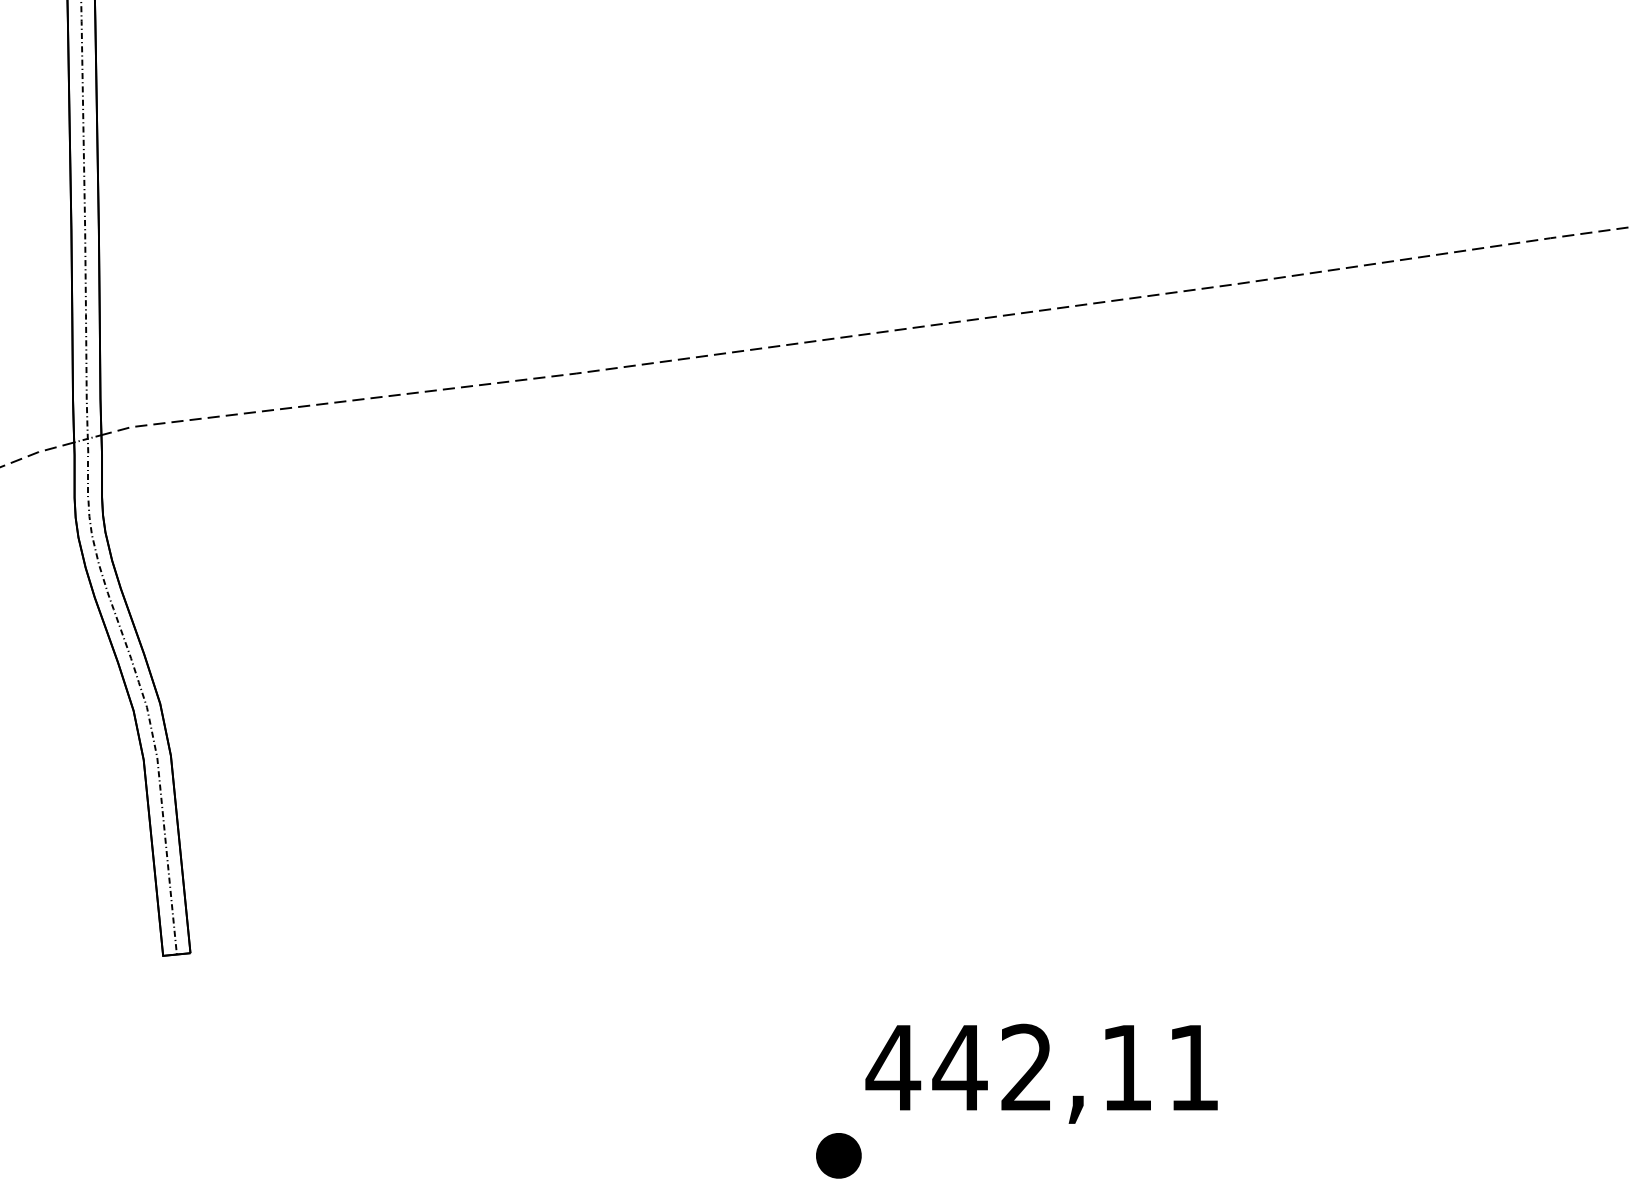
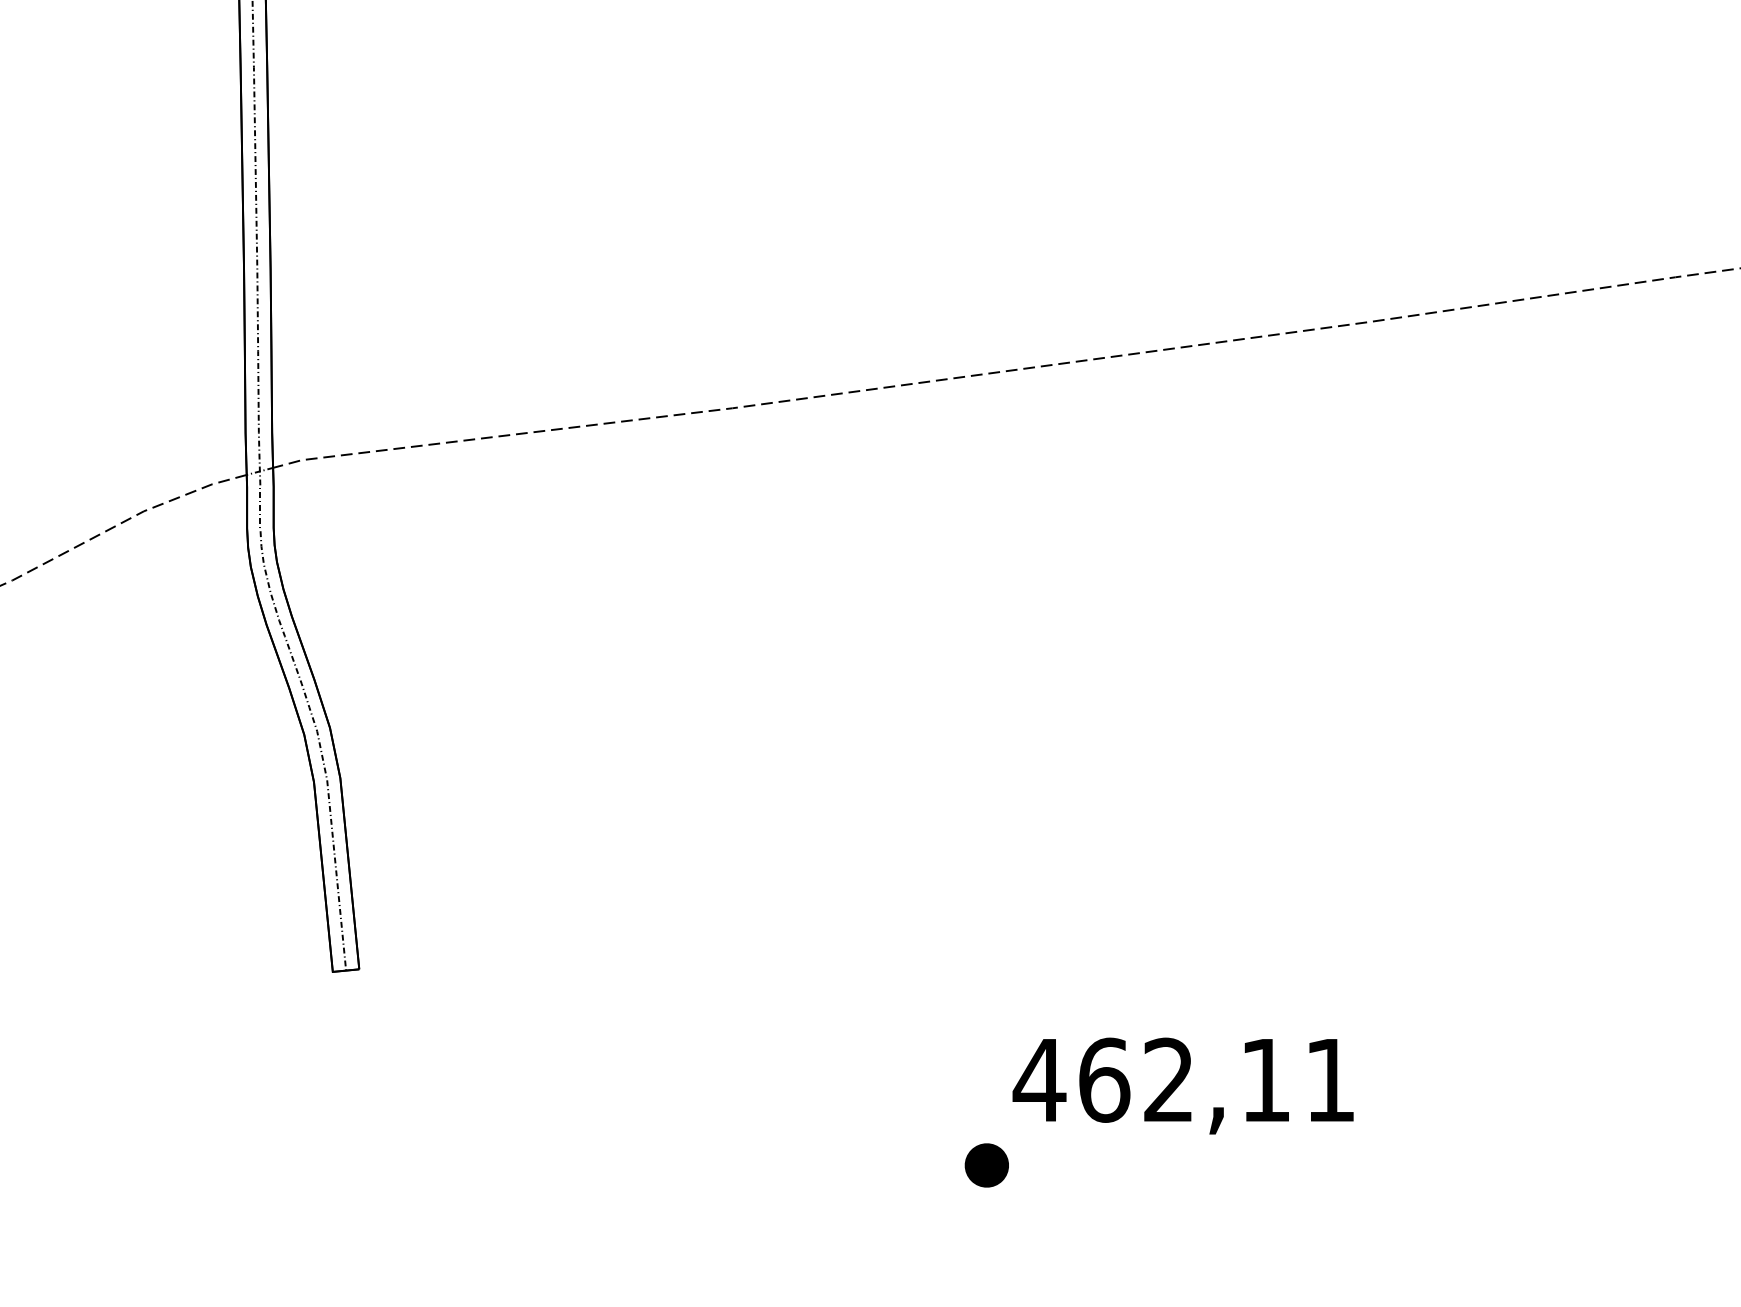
text: (960, 1067) -> (1104, 1079), 442,11 -> 462,11

